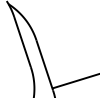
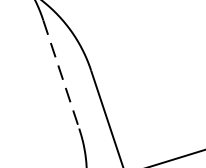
line: (22, 42) -> (61, 75), solid -> dashed

